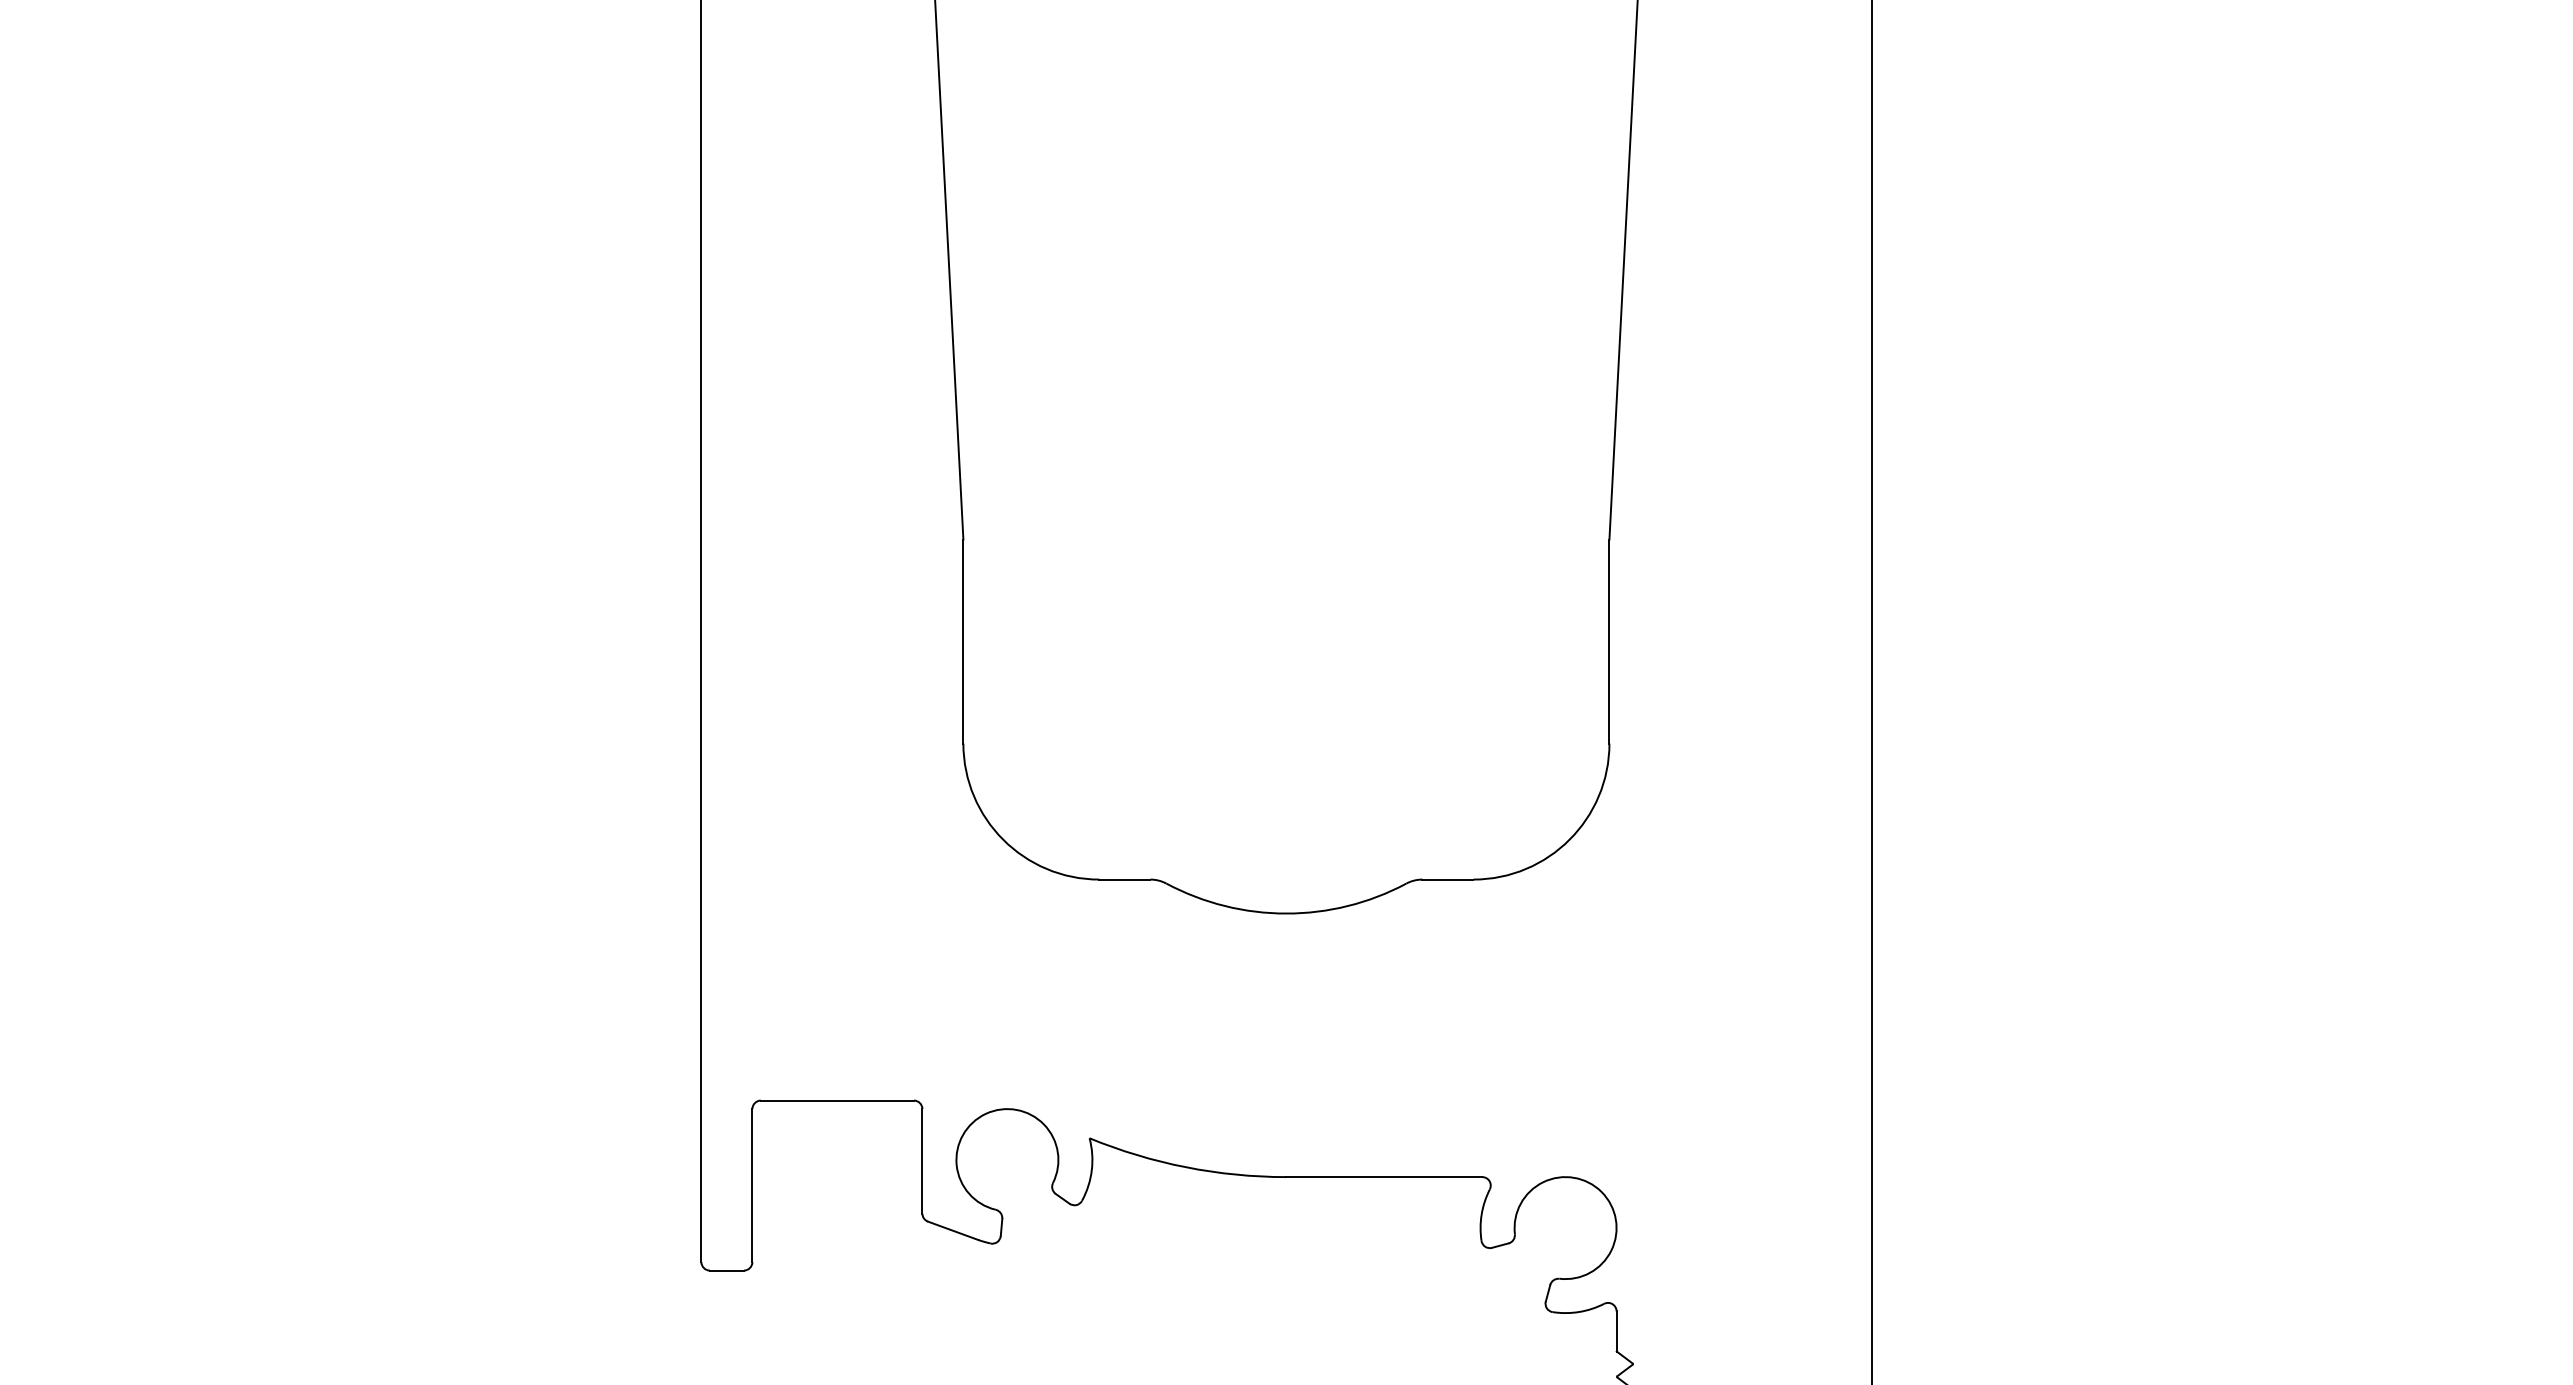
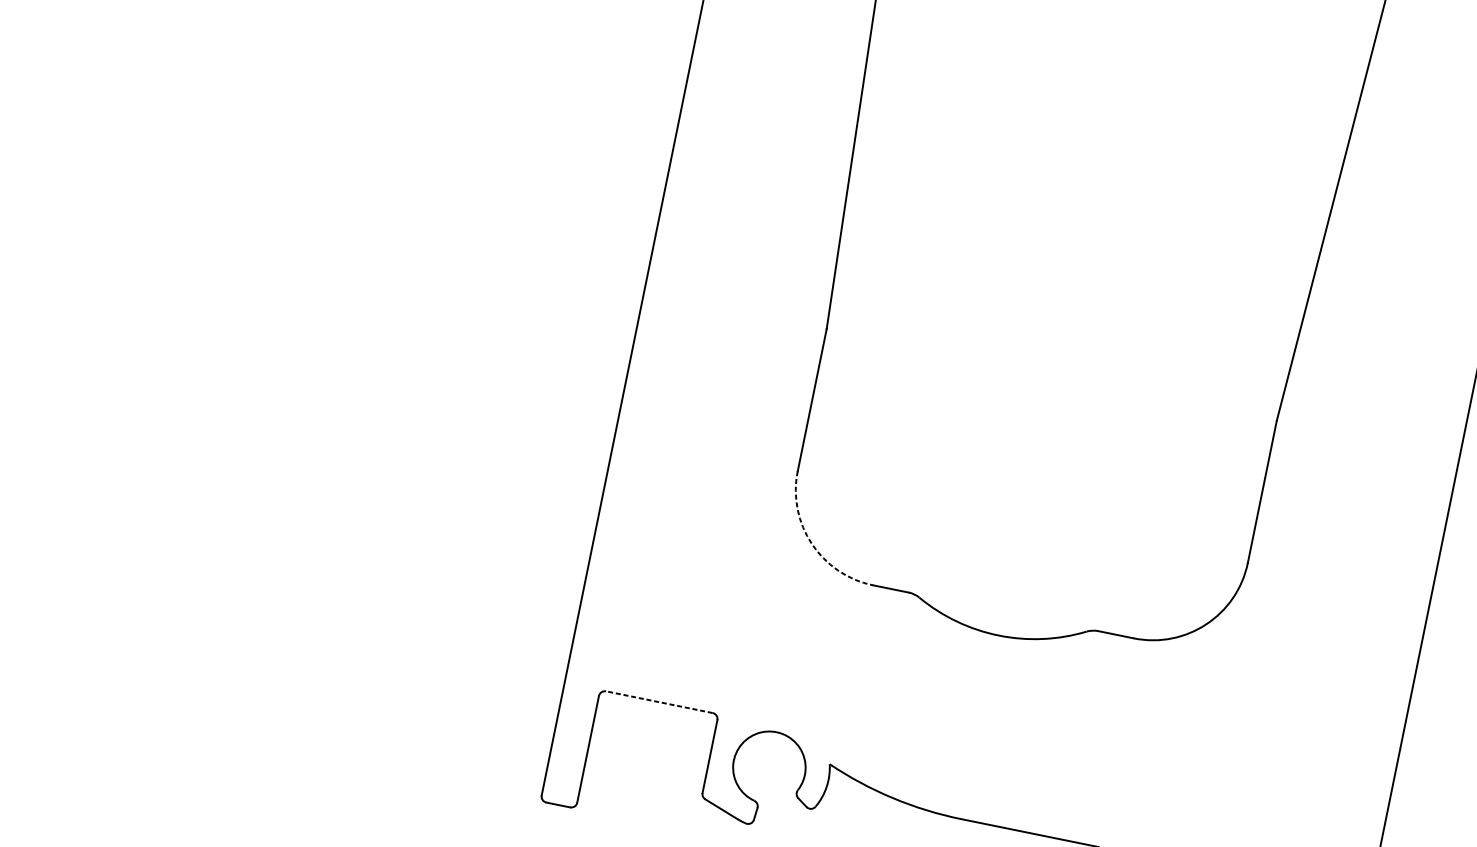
arc: (1003, 839) -> (812, 543), solid -> dashed
line: (837, 1100) -> (659, 702), solid -> dashed

